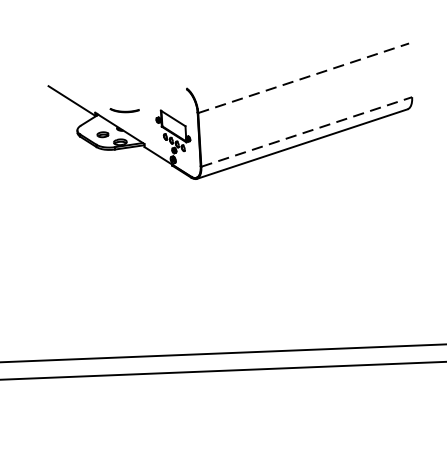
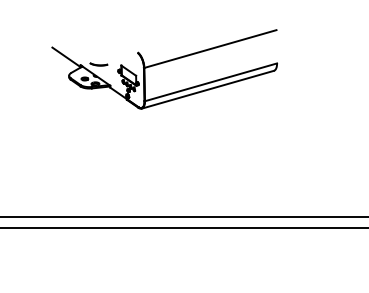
line: (303, 78) -> (210, 49), dashed -> solid
line: (307, 132) -> (211, 82), dashed -> solid

